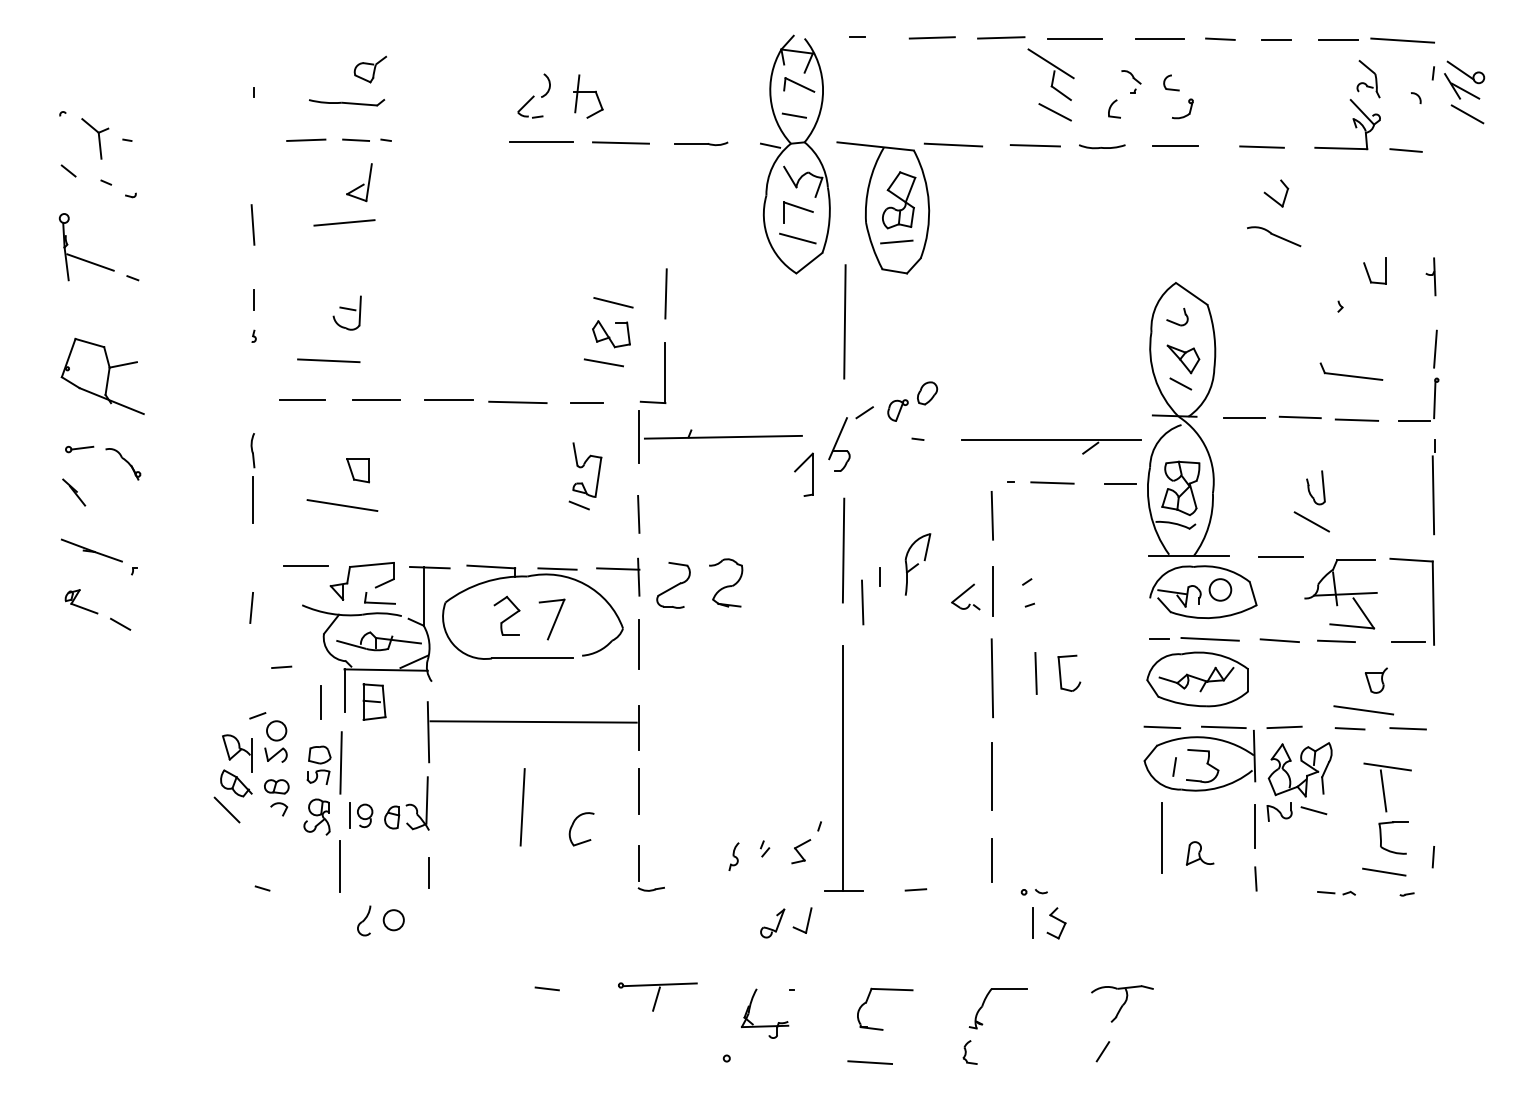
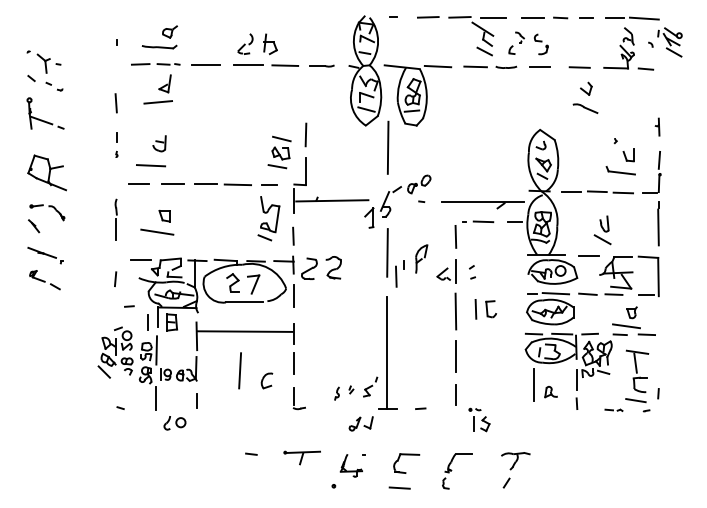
line: (447, 140) -> (205, 64), added
part: (1374, 271) -> (628, 155), moved
part: (584, 475) -> (268, 218), size x1.43

